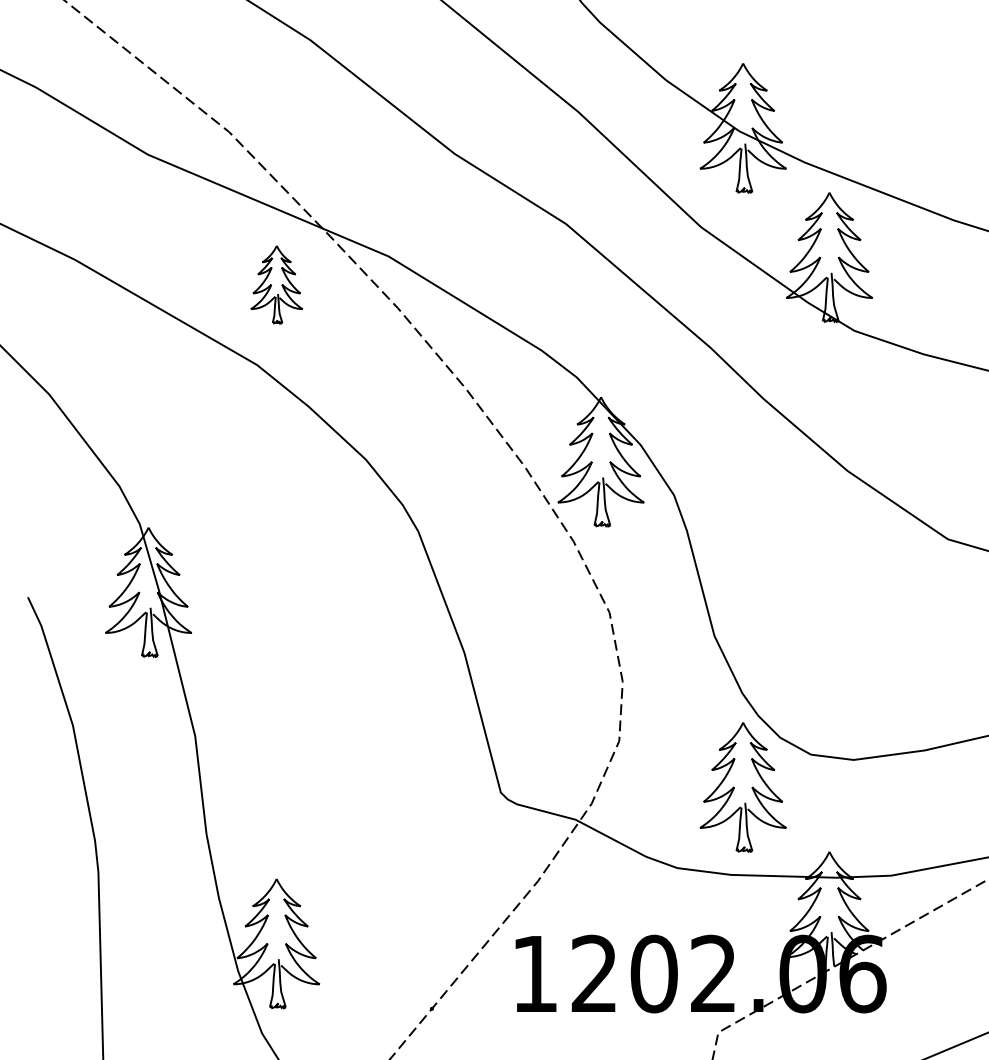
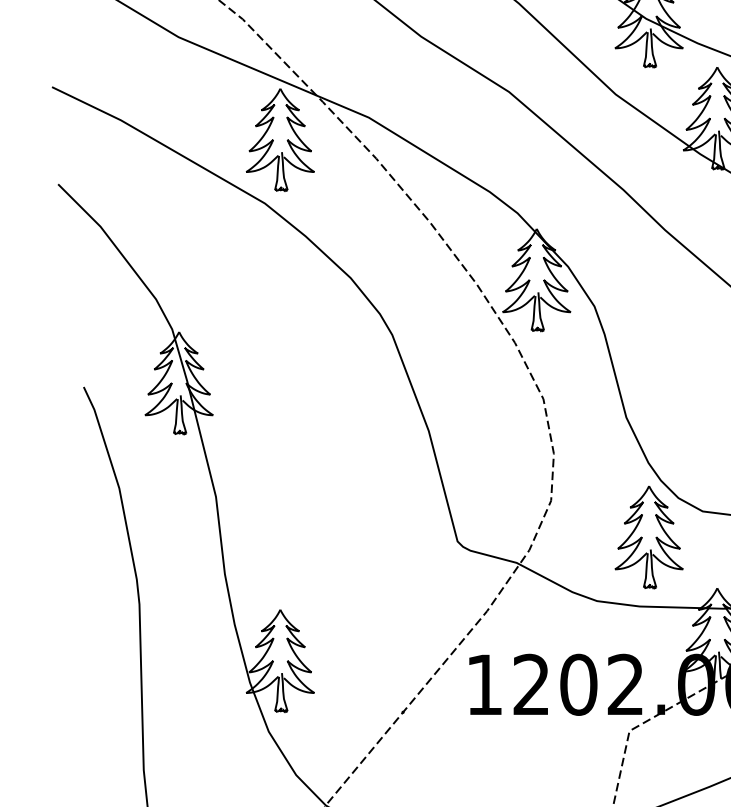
part: (276, 284) -> (280, 139), size x1.67

